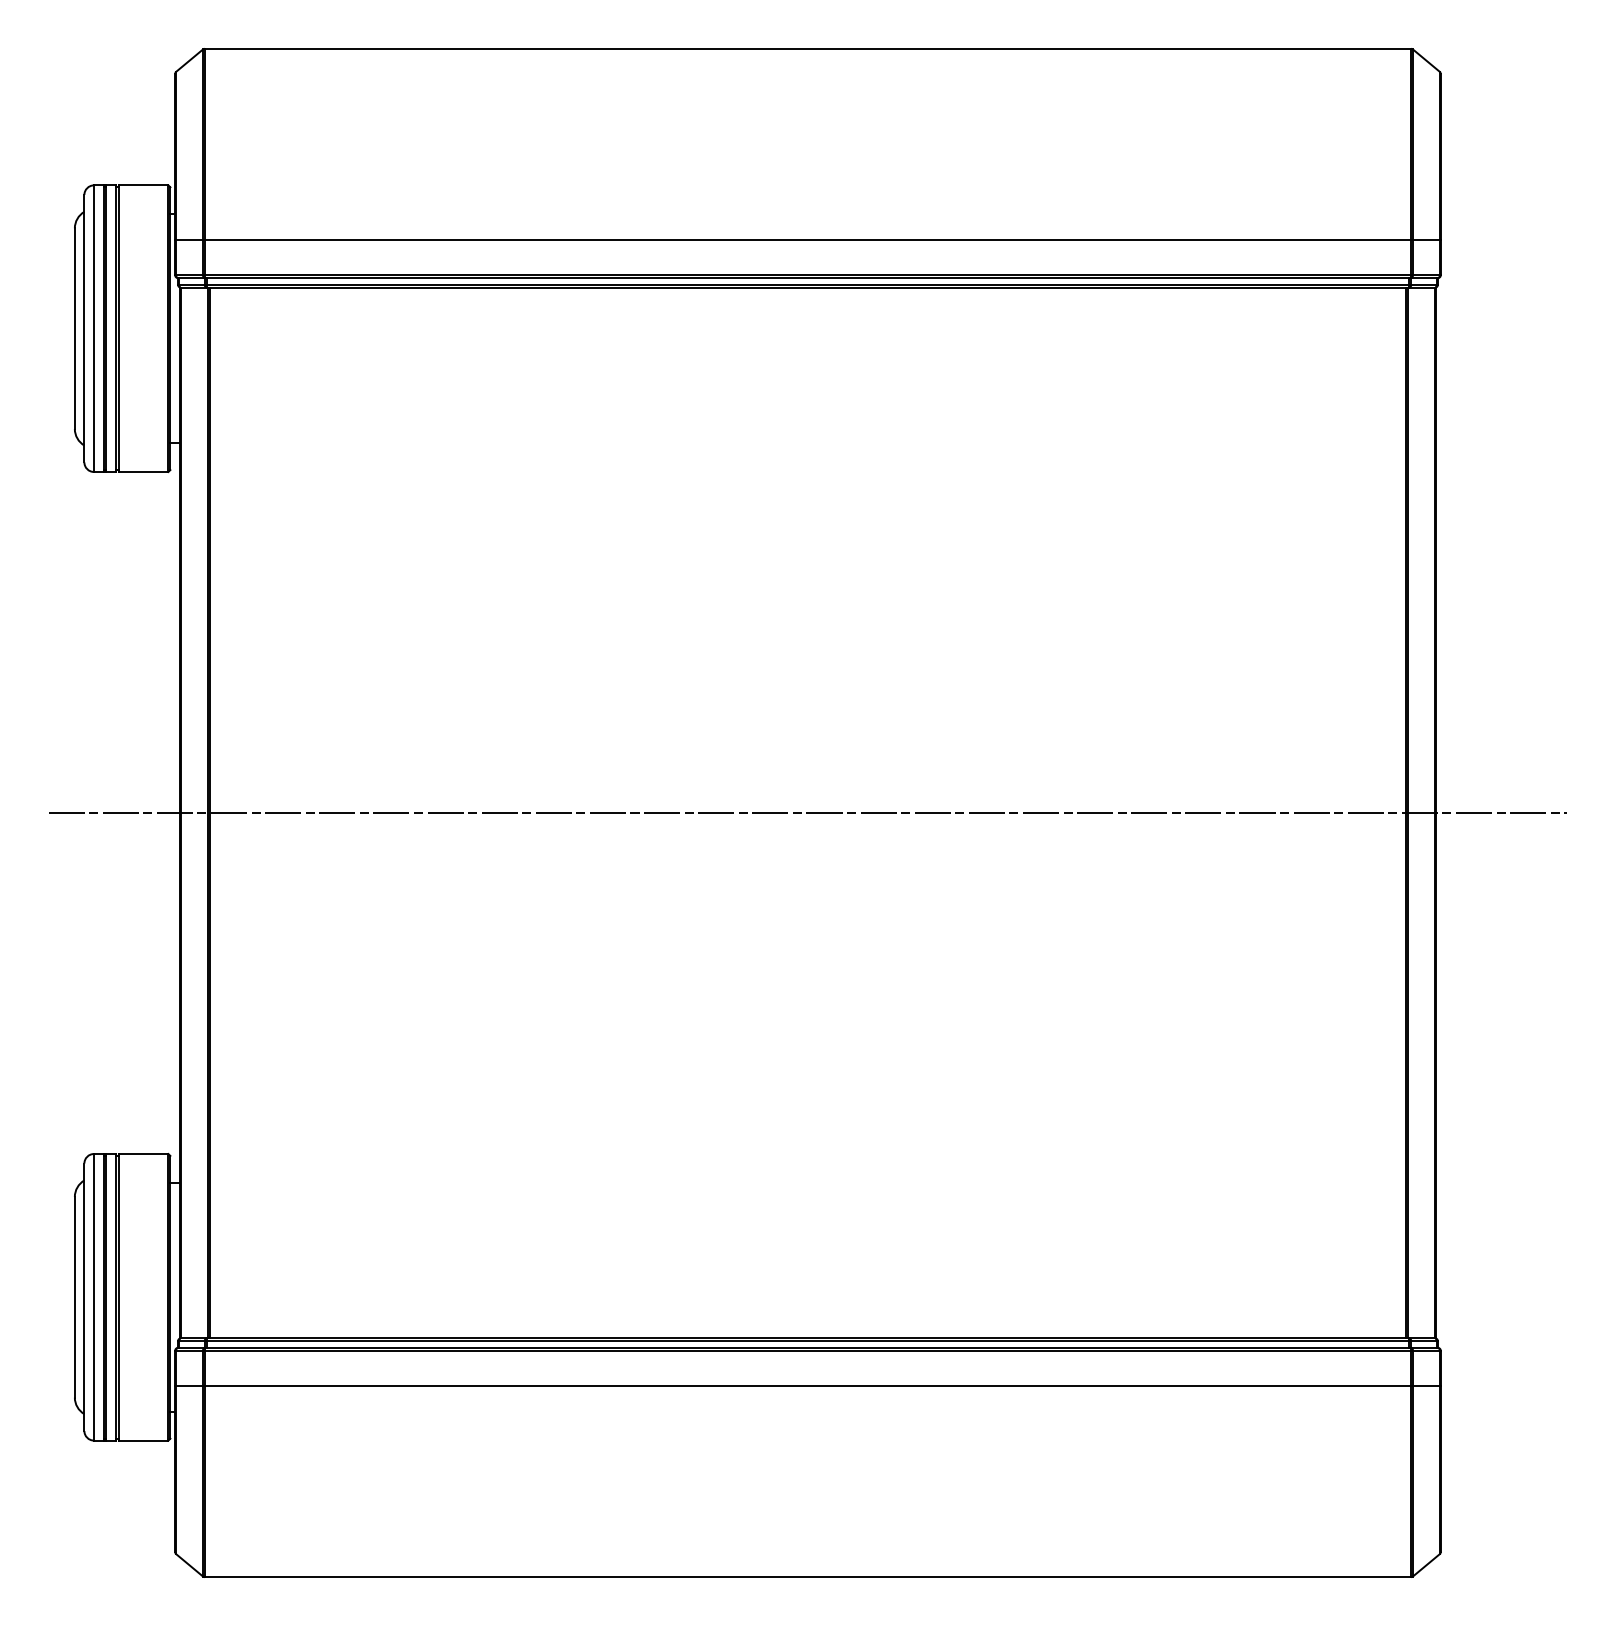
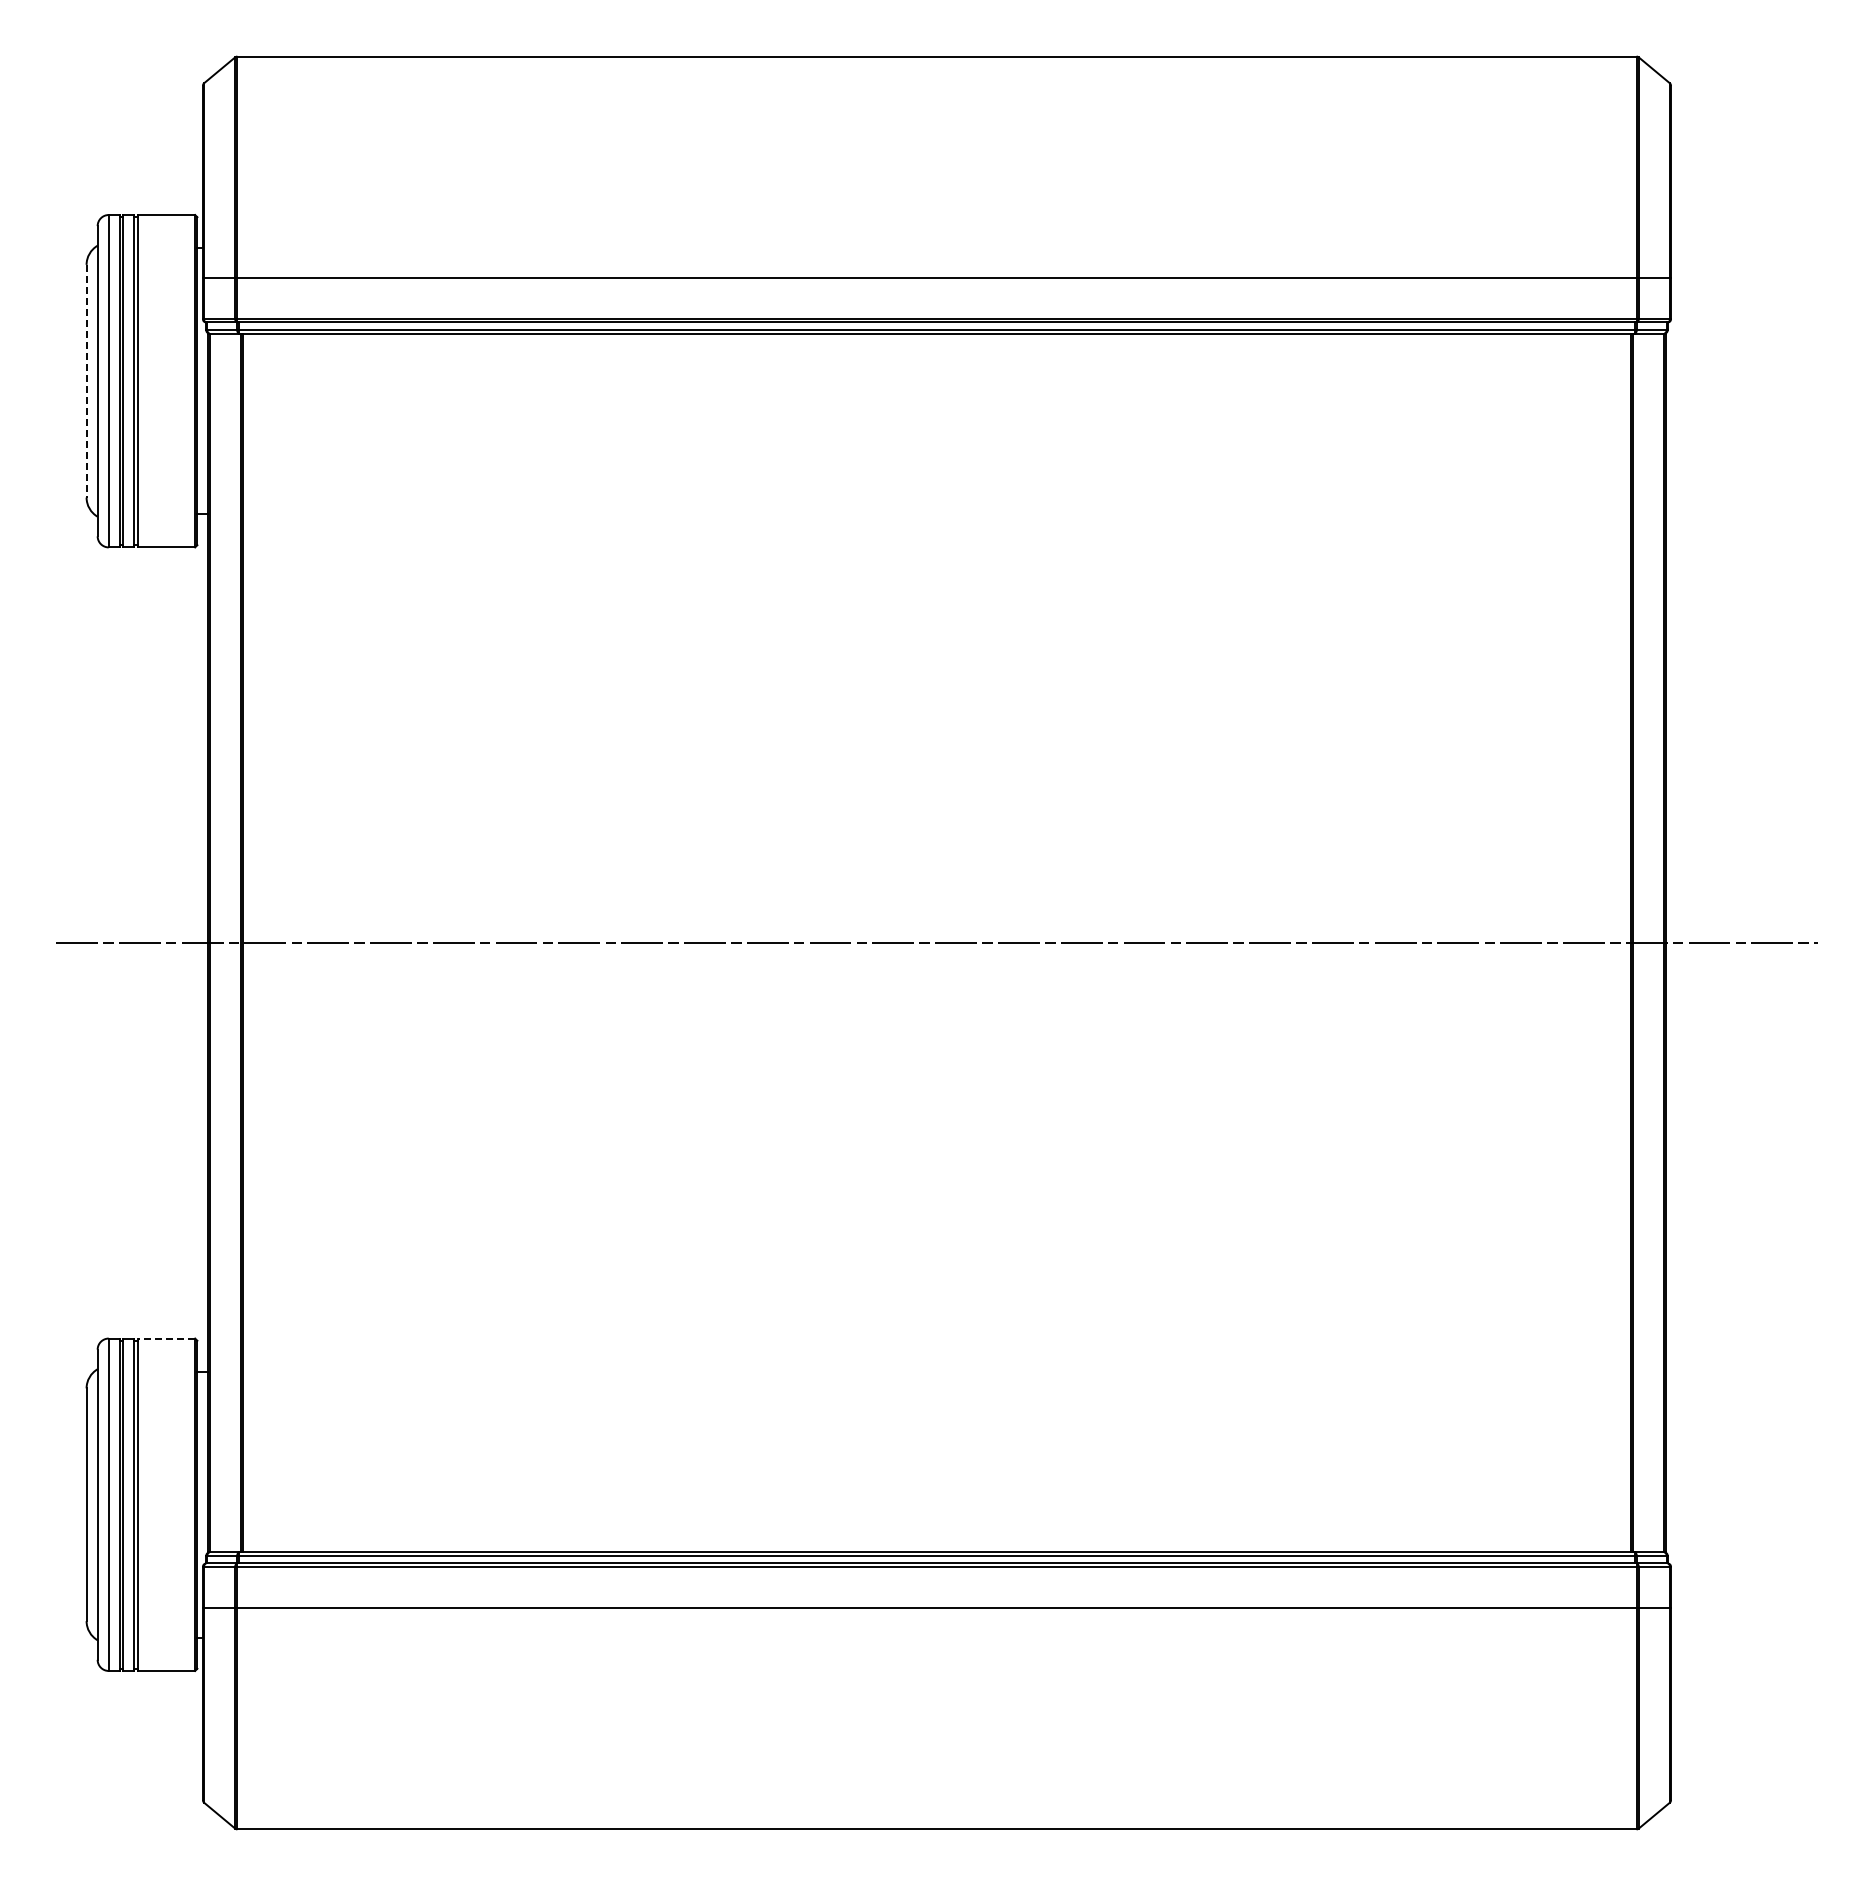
line: (74, 328) -> (86, 381), solid -> dashed
line: (143, 1153) -> (166, 1338), solid -> dashed

